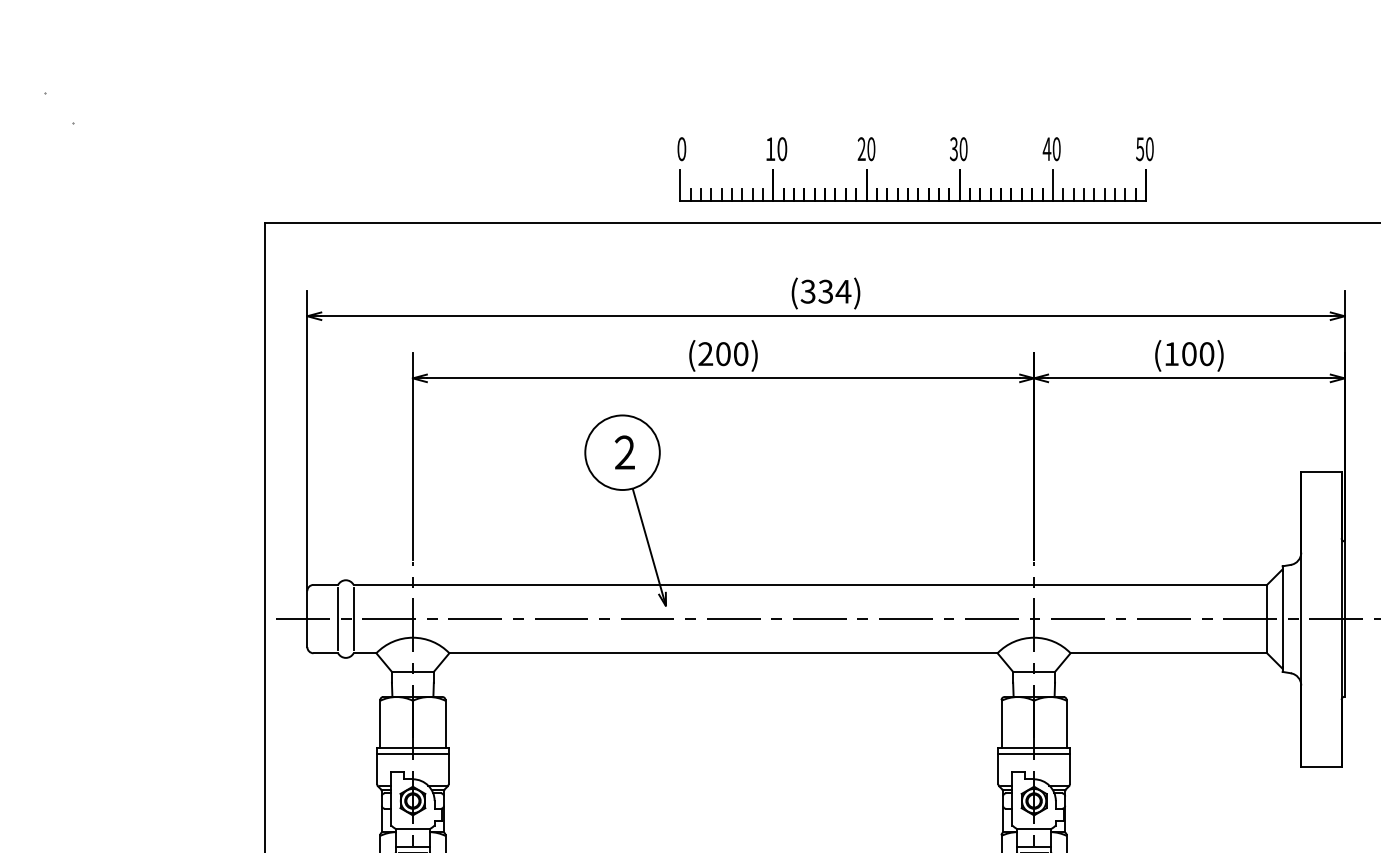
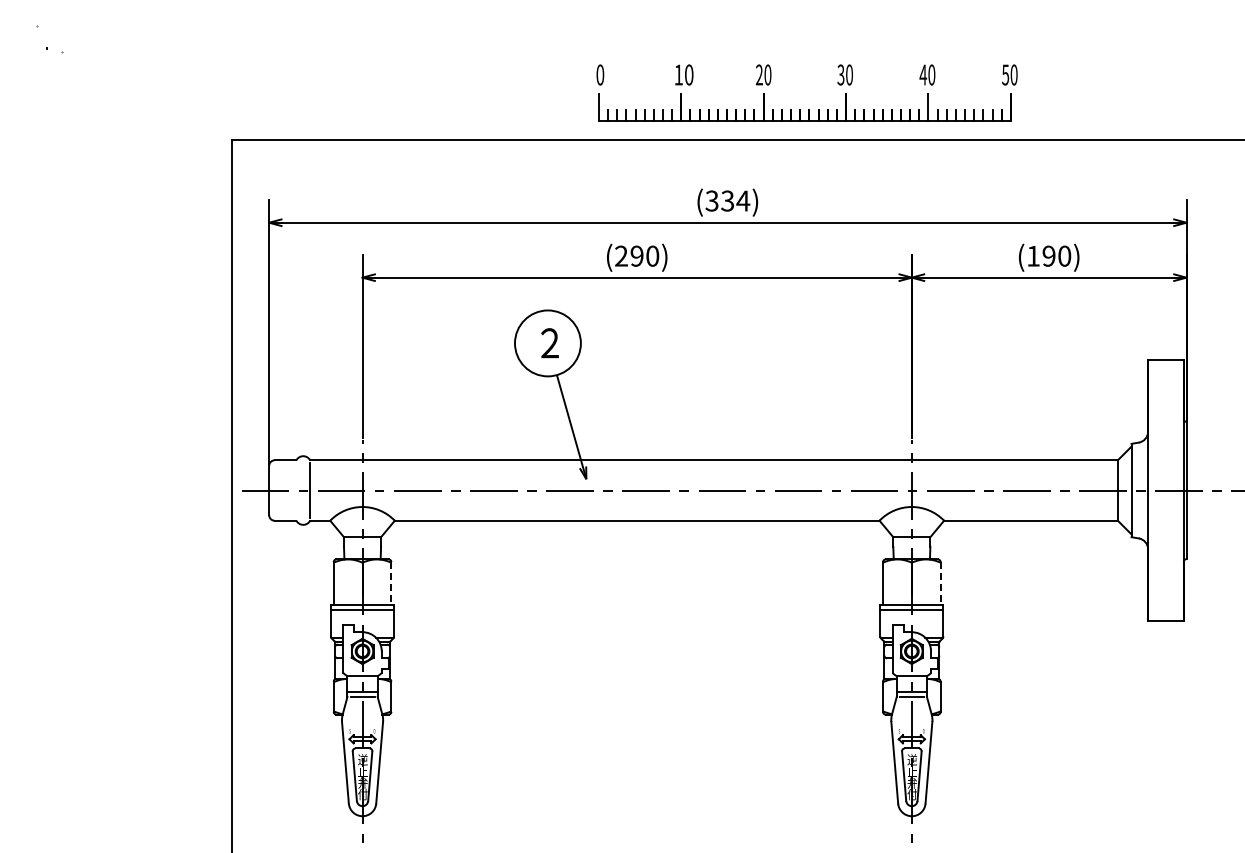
text: (722, 353) -> (636, 255), (200) -> (290)
text: (1188, 353) -> (1048, 255), (100) -> (190)
line: (338, 619) -> (296, 490), removed
line: (445, 724) -> (391, 583), solid -> dashed
line: (1066, 724) -> (940, 583), solid -> dashed

